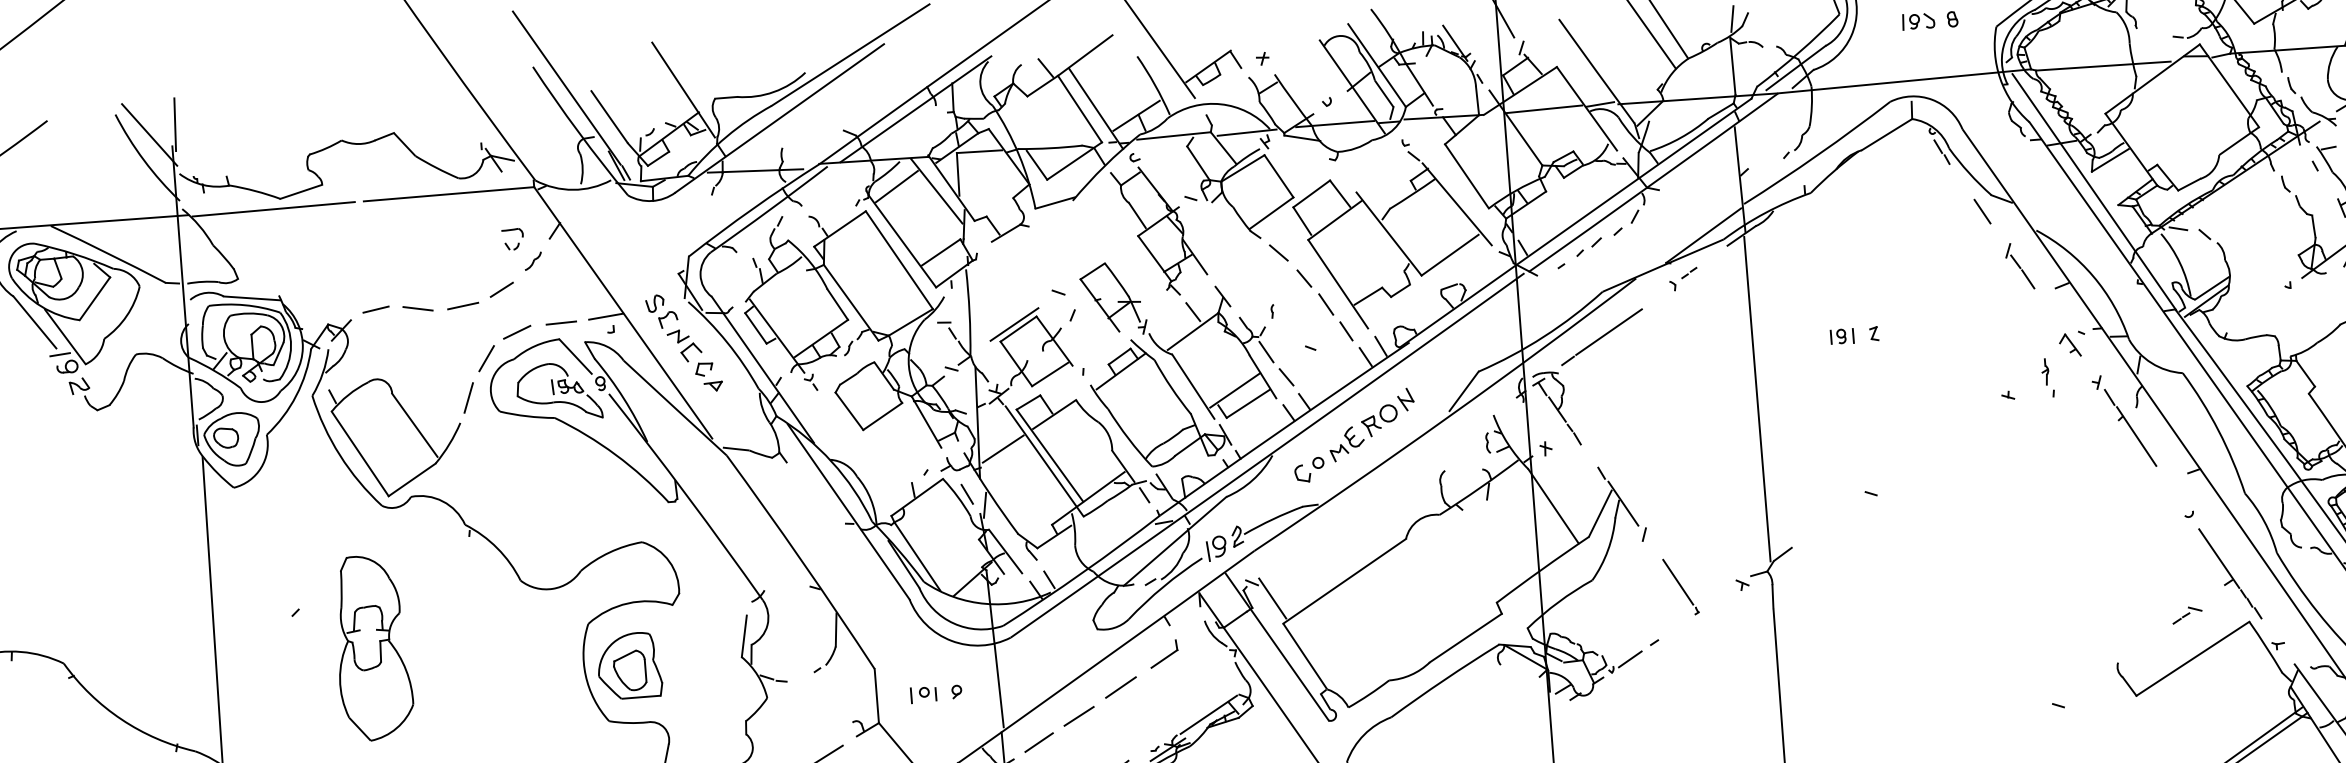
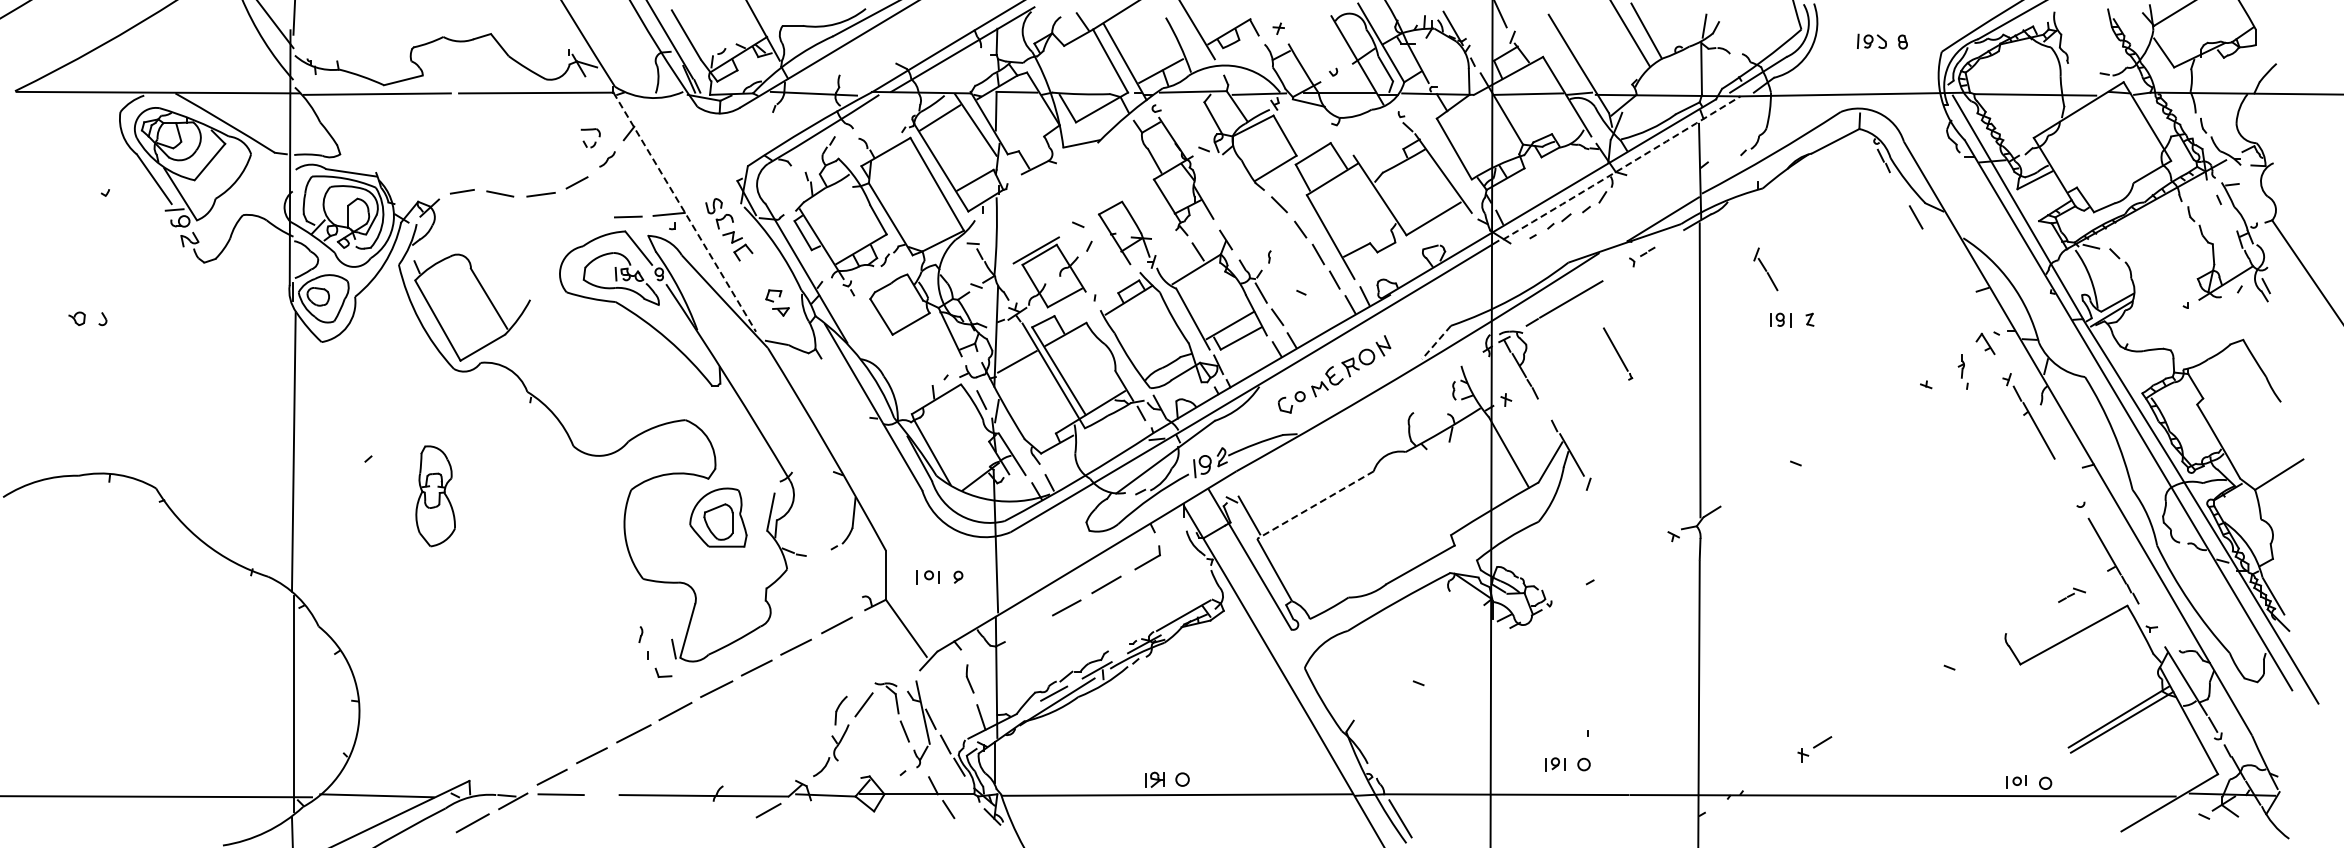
arc: (1654, 183) -> (1622, 168), solid -> dashed
part: (2019, 266) -> (1765, 269), moved
line: (624, 313) -> (685, 212), solid -> dashed
line: (516, 332) -> (587, 222), removed
line: (486, 358) -> (558, 243), removed
part: (708, 376) -> (777, 302), moved
line: (1464, 391) -> (1436, 342), solid -> dashed
line: (468, 397) -> (539, 277), removed
line: (1344, 581) -> (1315, 505), solid -> dashed
part: (1680, 586) -> (1617, 353), moved
part: (372, 648) -> (435, 496), size x0.6
line: (1629, 659) -> (1566, 595), removed
part: (629, 665) -> (718, 517), moved
line: (1038, 742) -> (1028, 628), removed

